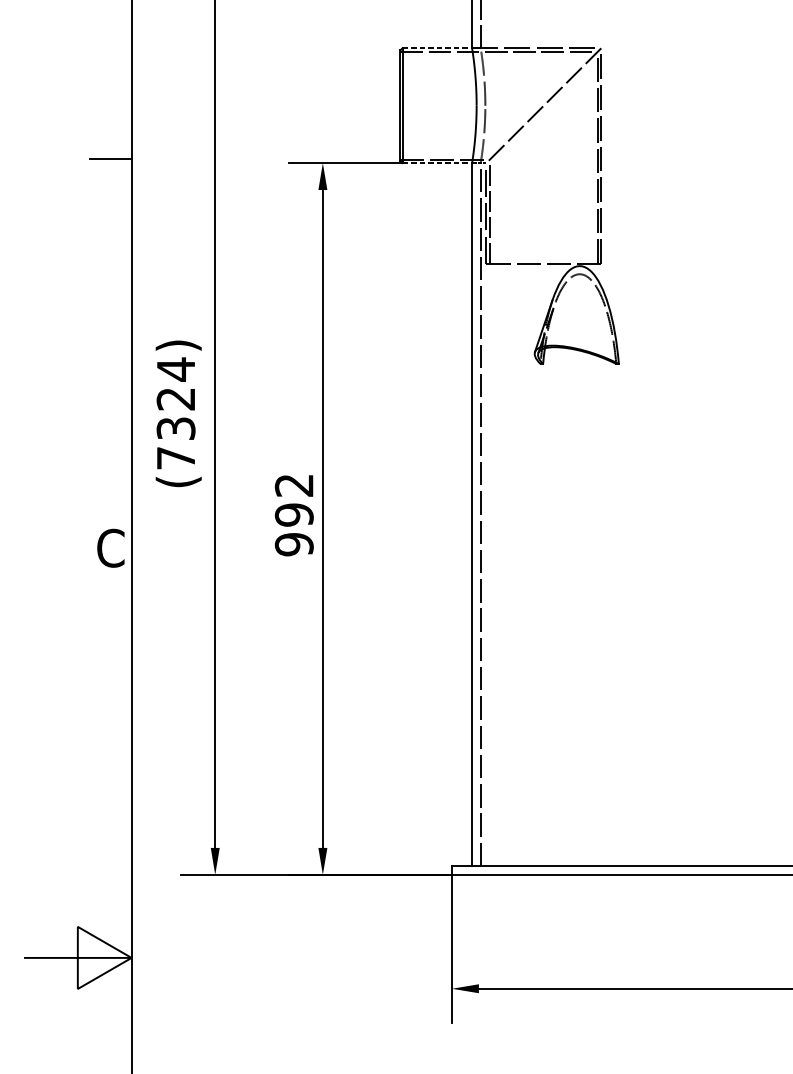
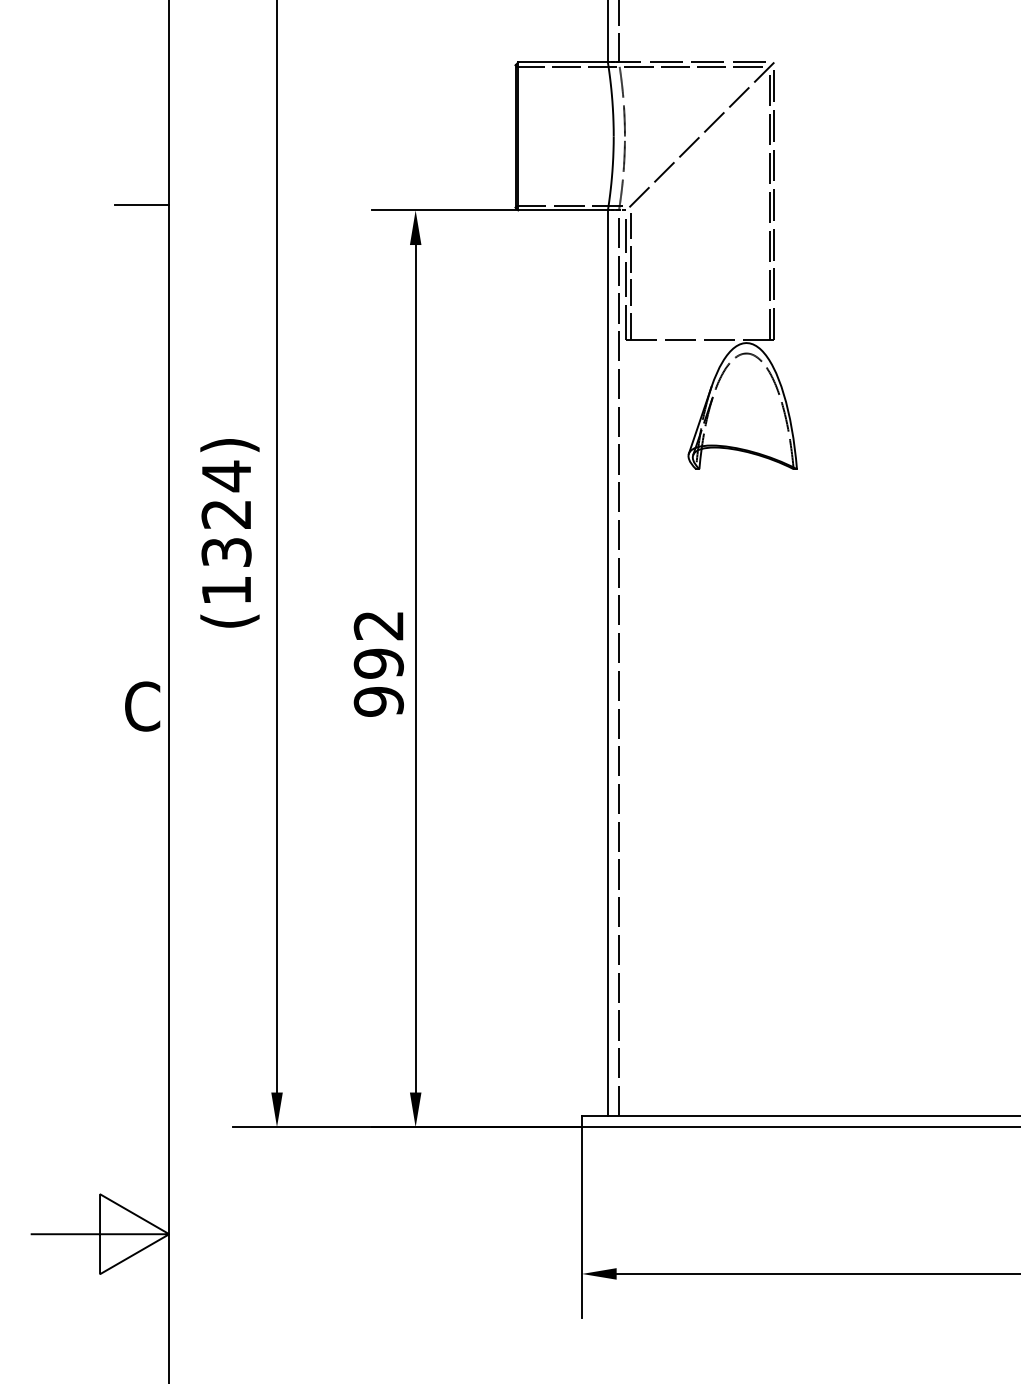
line: (437, 48) -> (563, 62), dashed -> solid
line: (437, 163) -> (563, 210), dashed -> solid
text: (176, 458) -> (226, 590), (7324) -> (1324)

